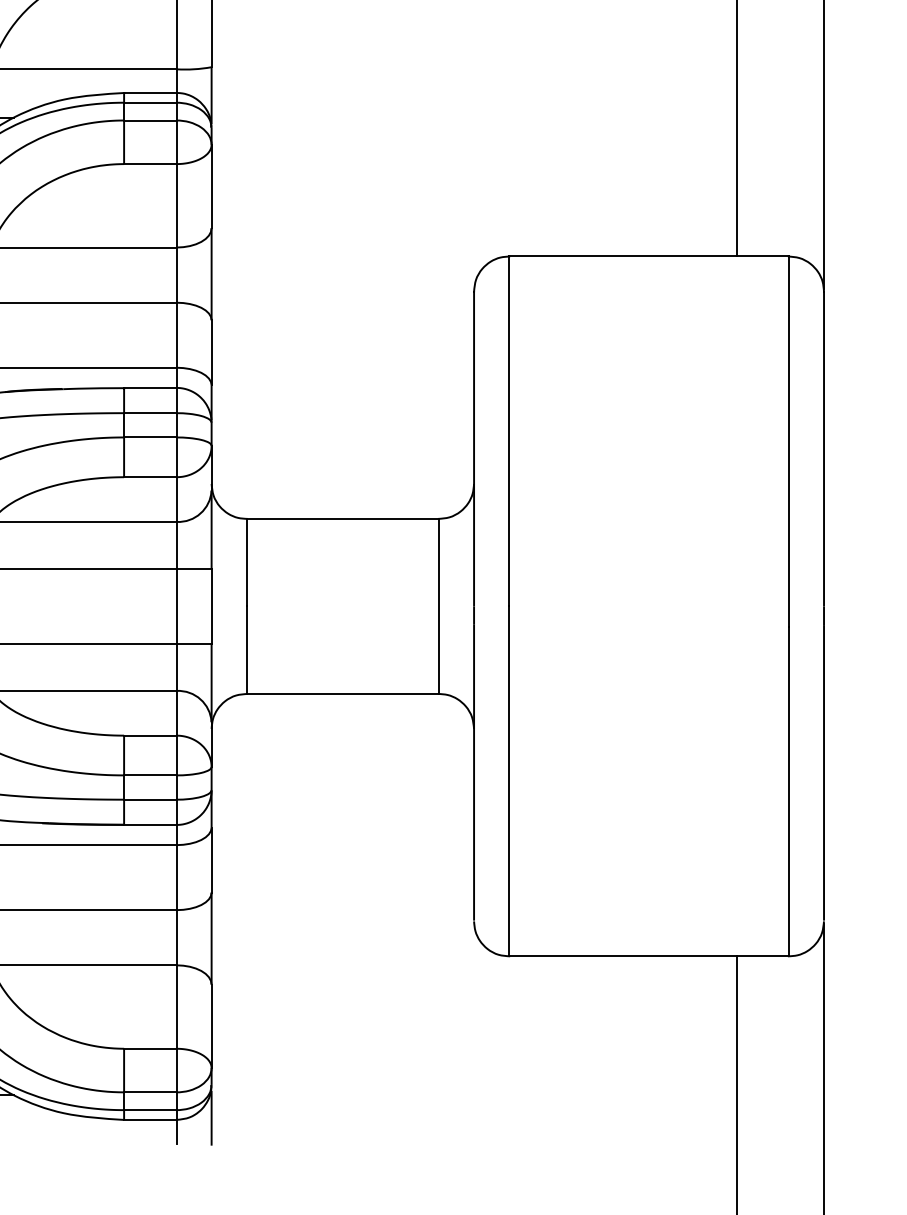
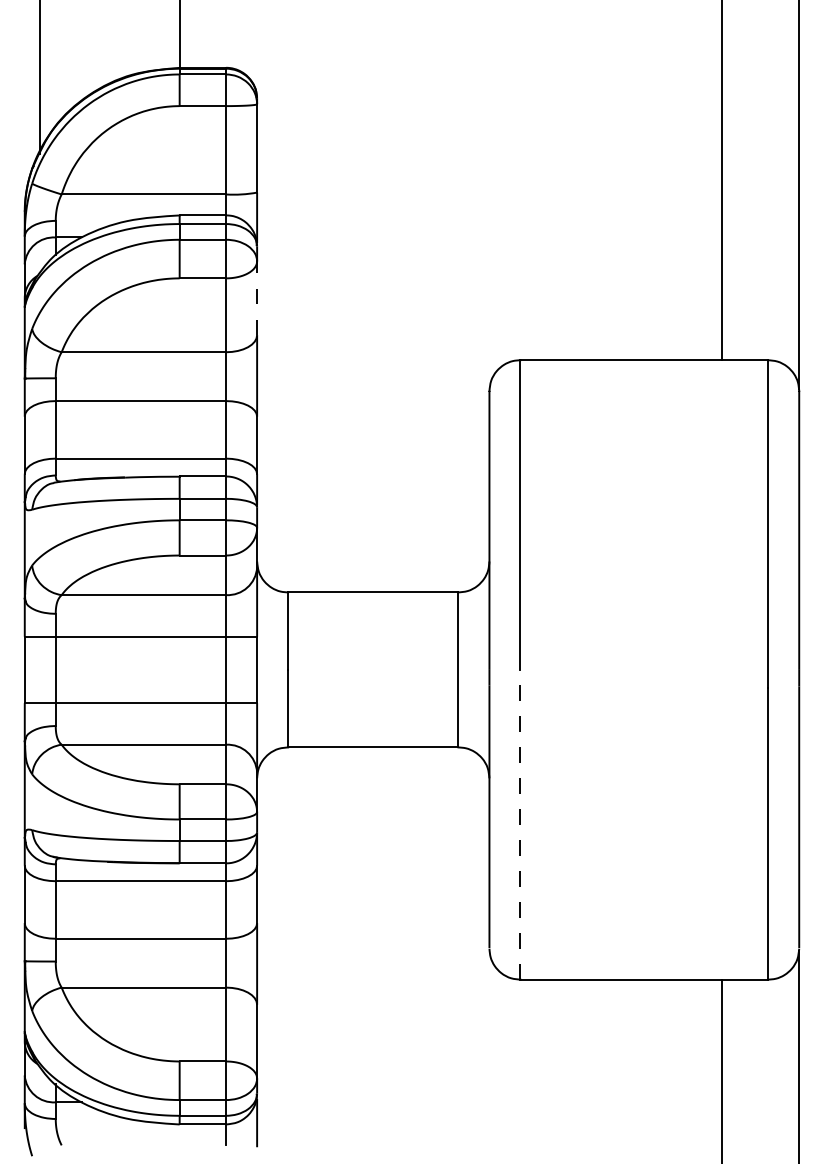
line: (212, 186) -> (257, 298), solid -> dashed
line: (509, 781) -> (520, 824), solid -> dashed

